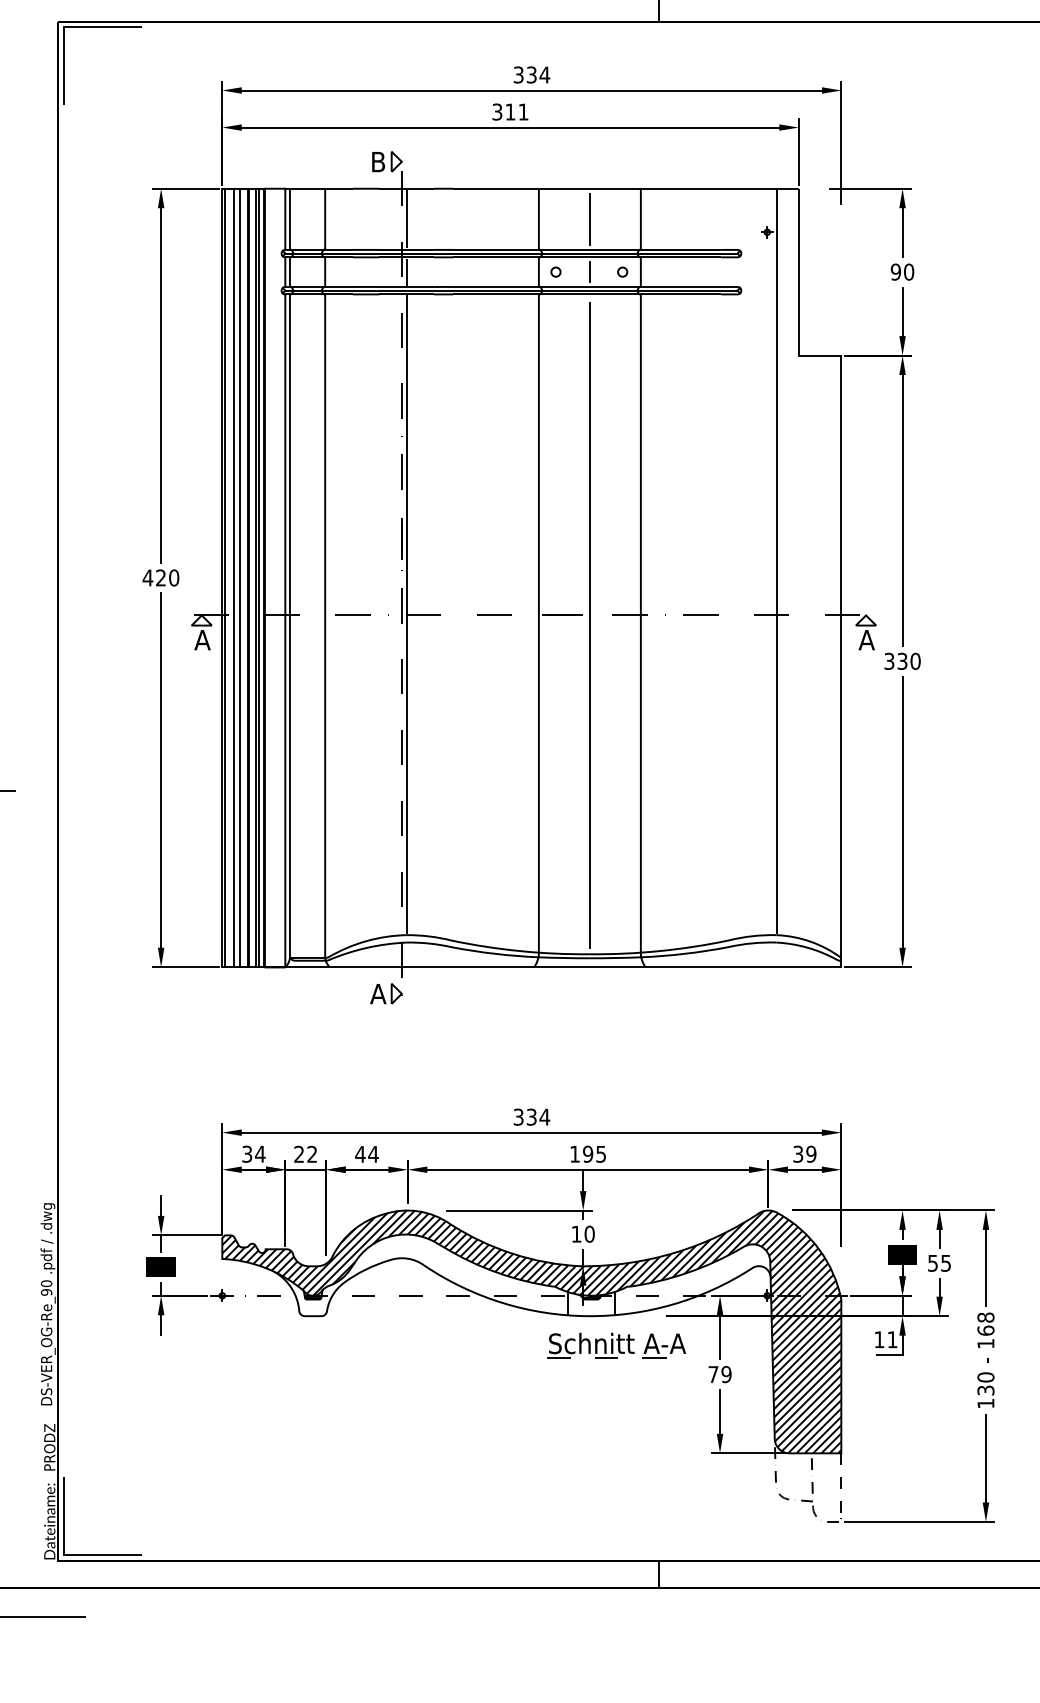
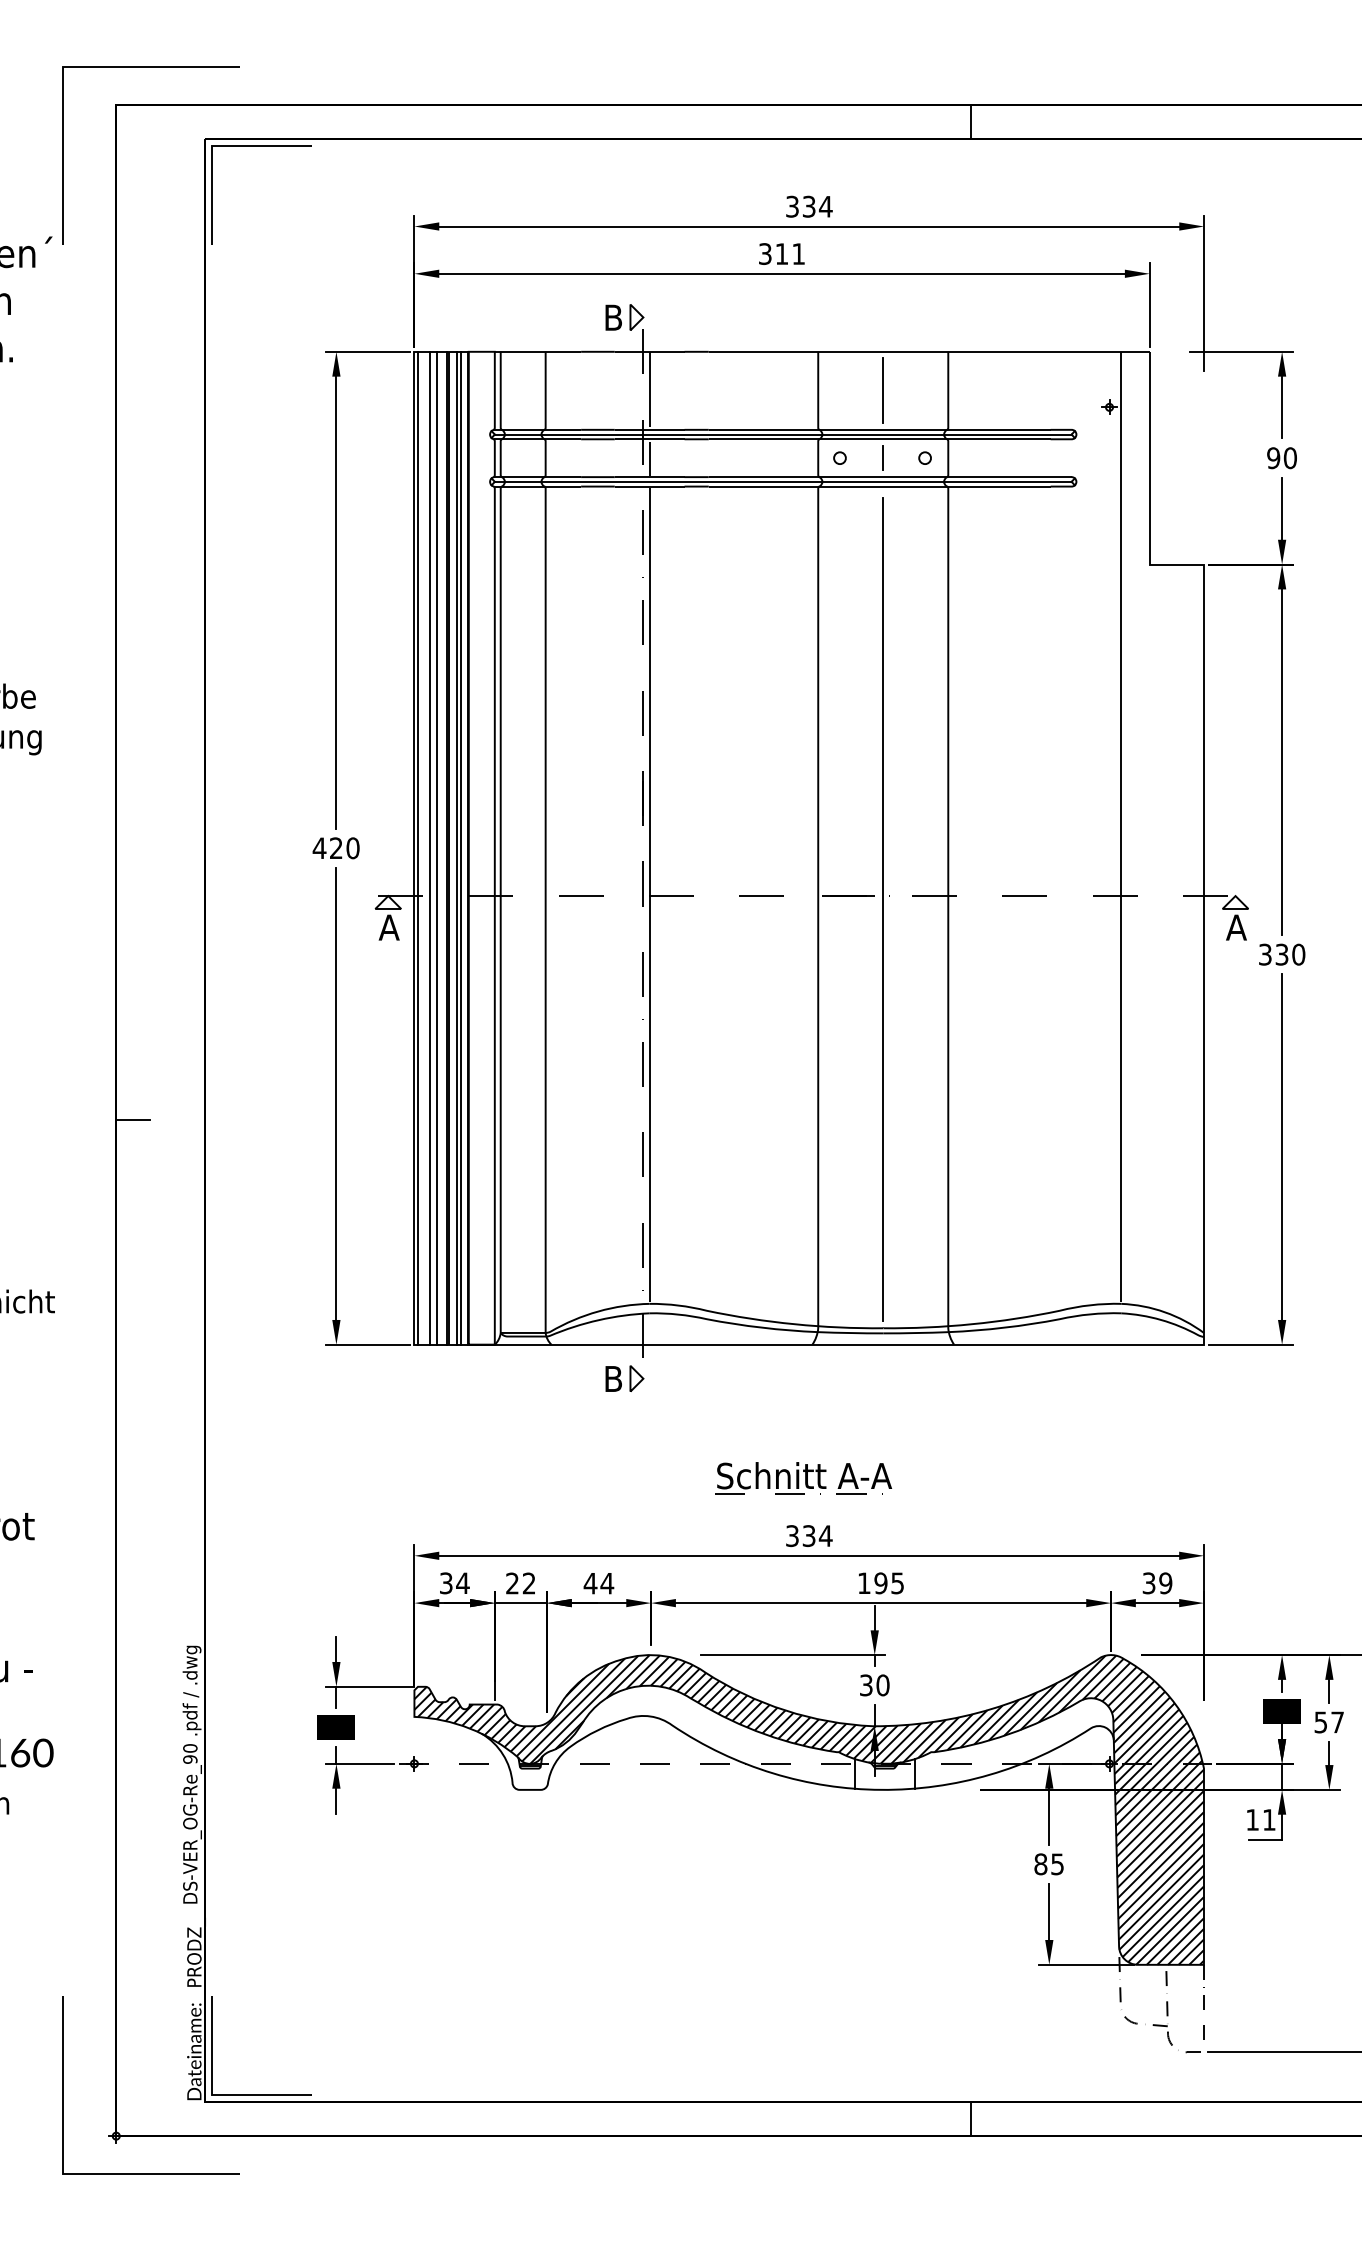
text: (377, 993) -> (612, 1378), A -> B
text: (576, 1234) -> (866, 1685), 10 -> 30
text: (946, 1263) -> (1337, 1722), 55 -> 57
part: (616, 1345) -> (803, 1478), moved
text: (720, 1374) -> (1049, 1864), 79 -> 85

